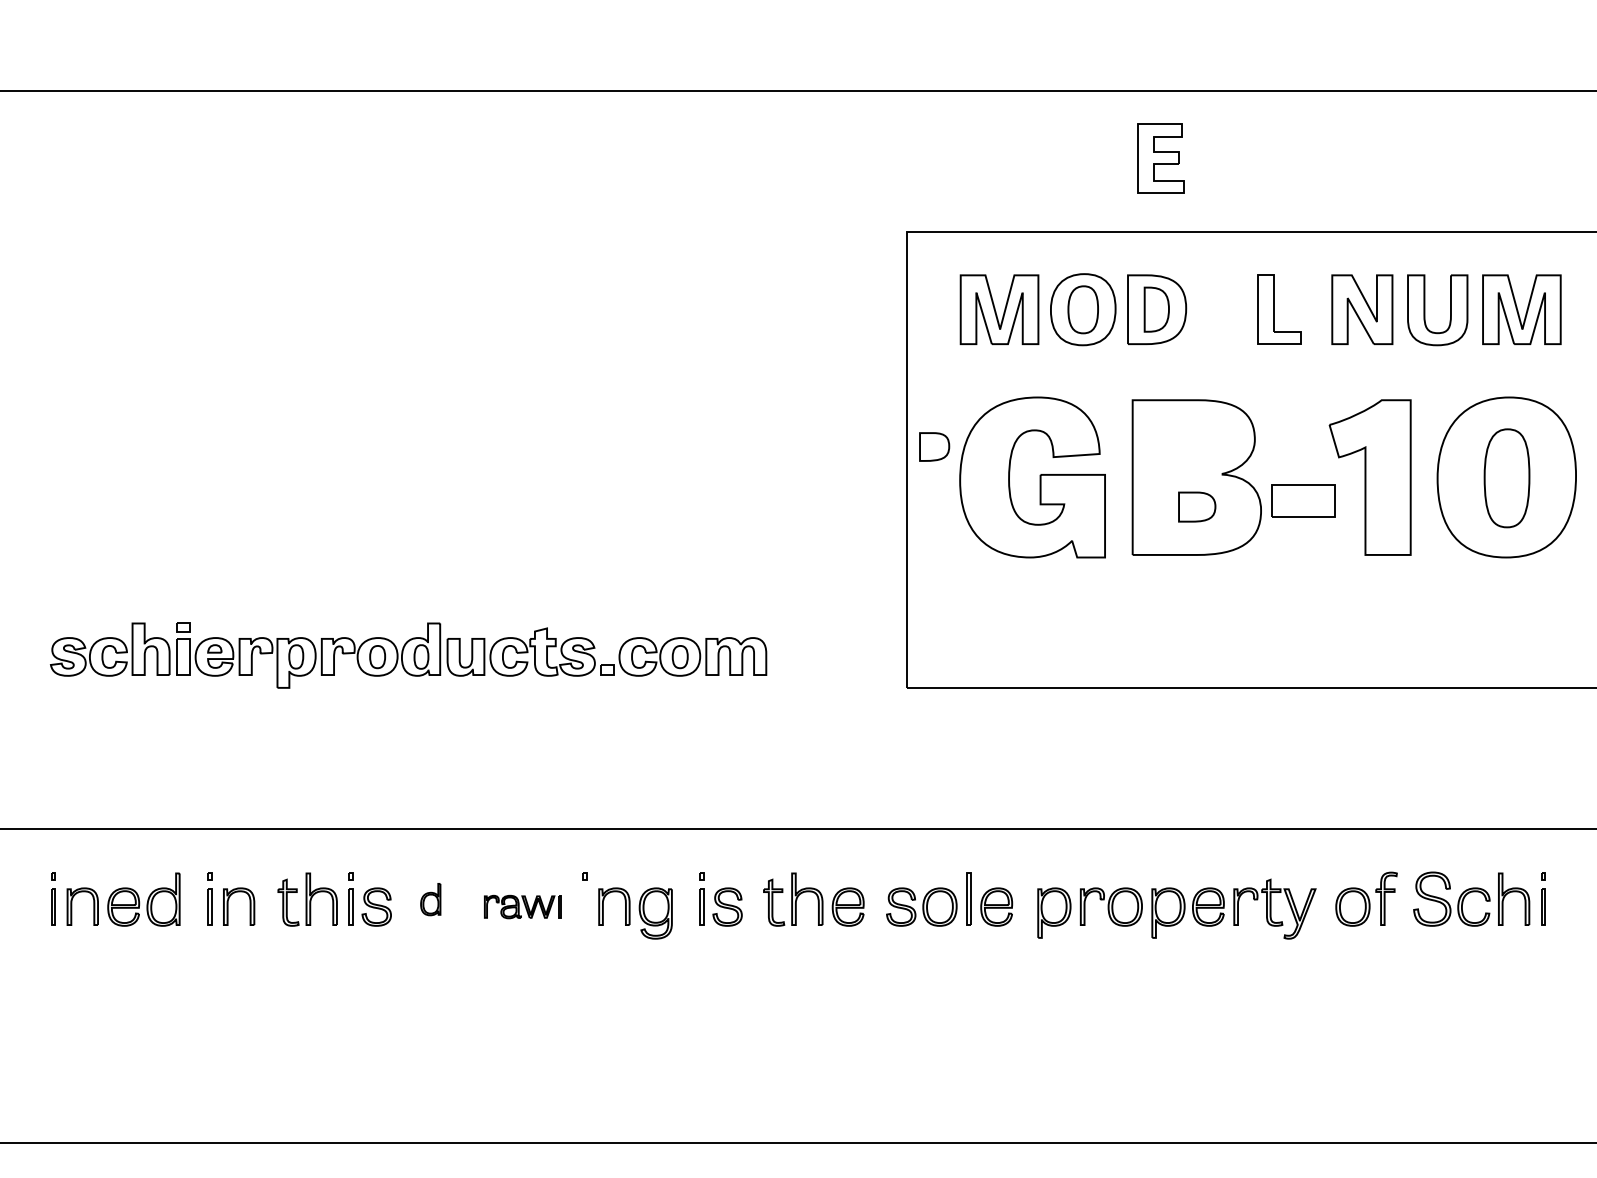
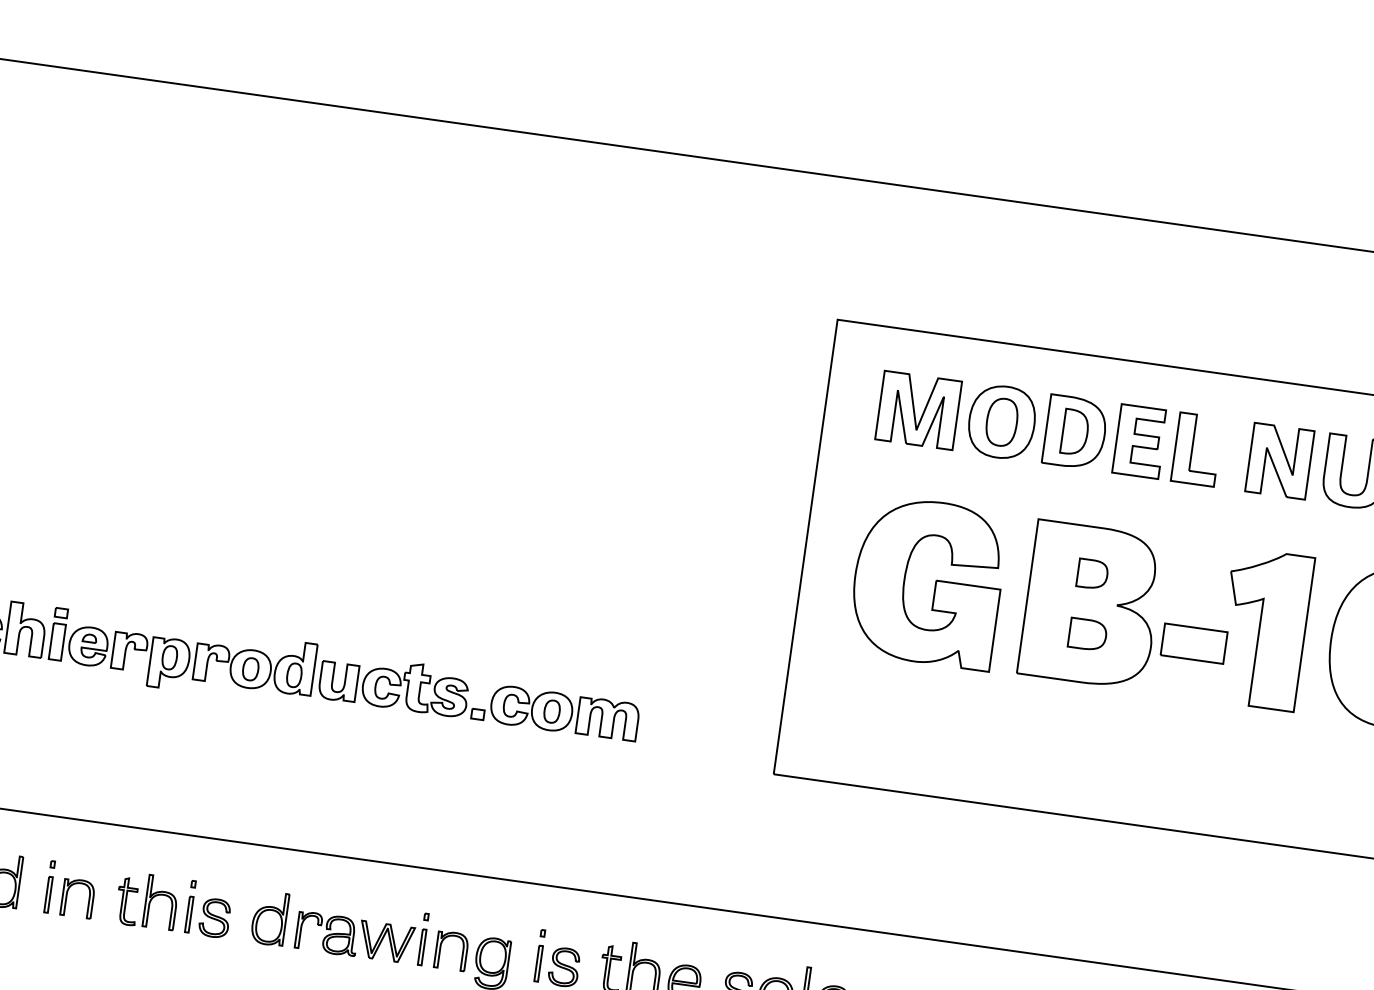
part: (1160, 158) -> (1139, 441), moved
part: (934, 446) -> (1092, 573), moved
part: (430, 899) -> (269, 918), size x1.67
part: (522, 906) -> (360, 937), size x1.67

